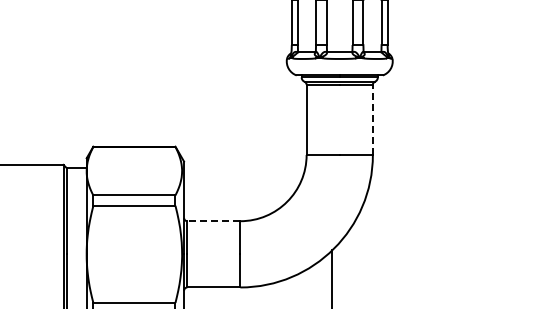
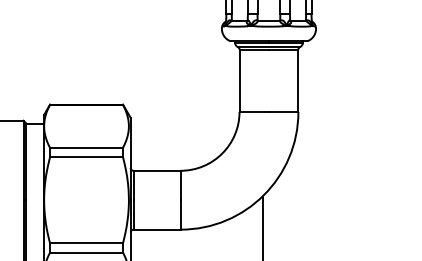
line: (372, 119) -> (298, 80), dashed -> solid
line: (213, 221) -> (156, 171), dashed -> solid

